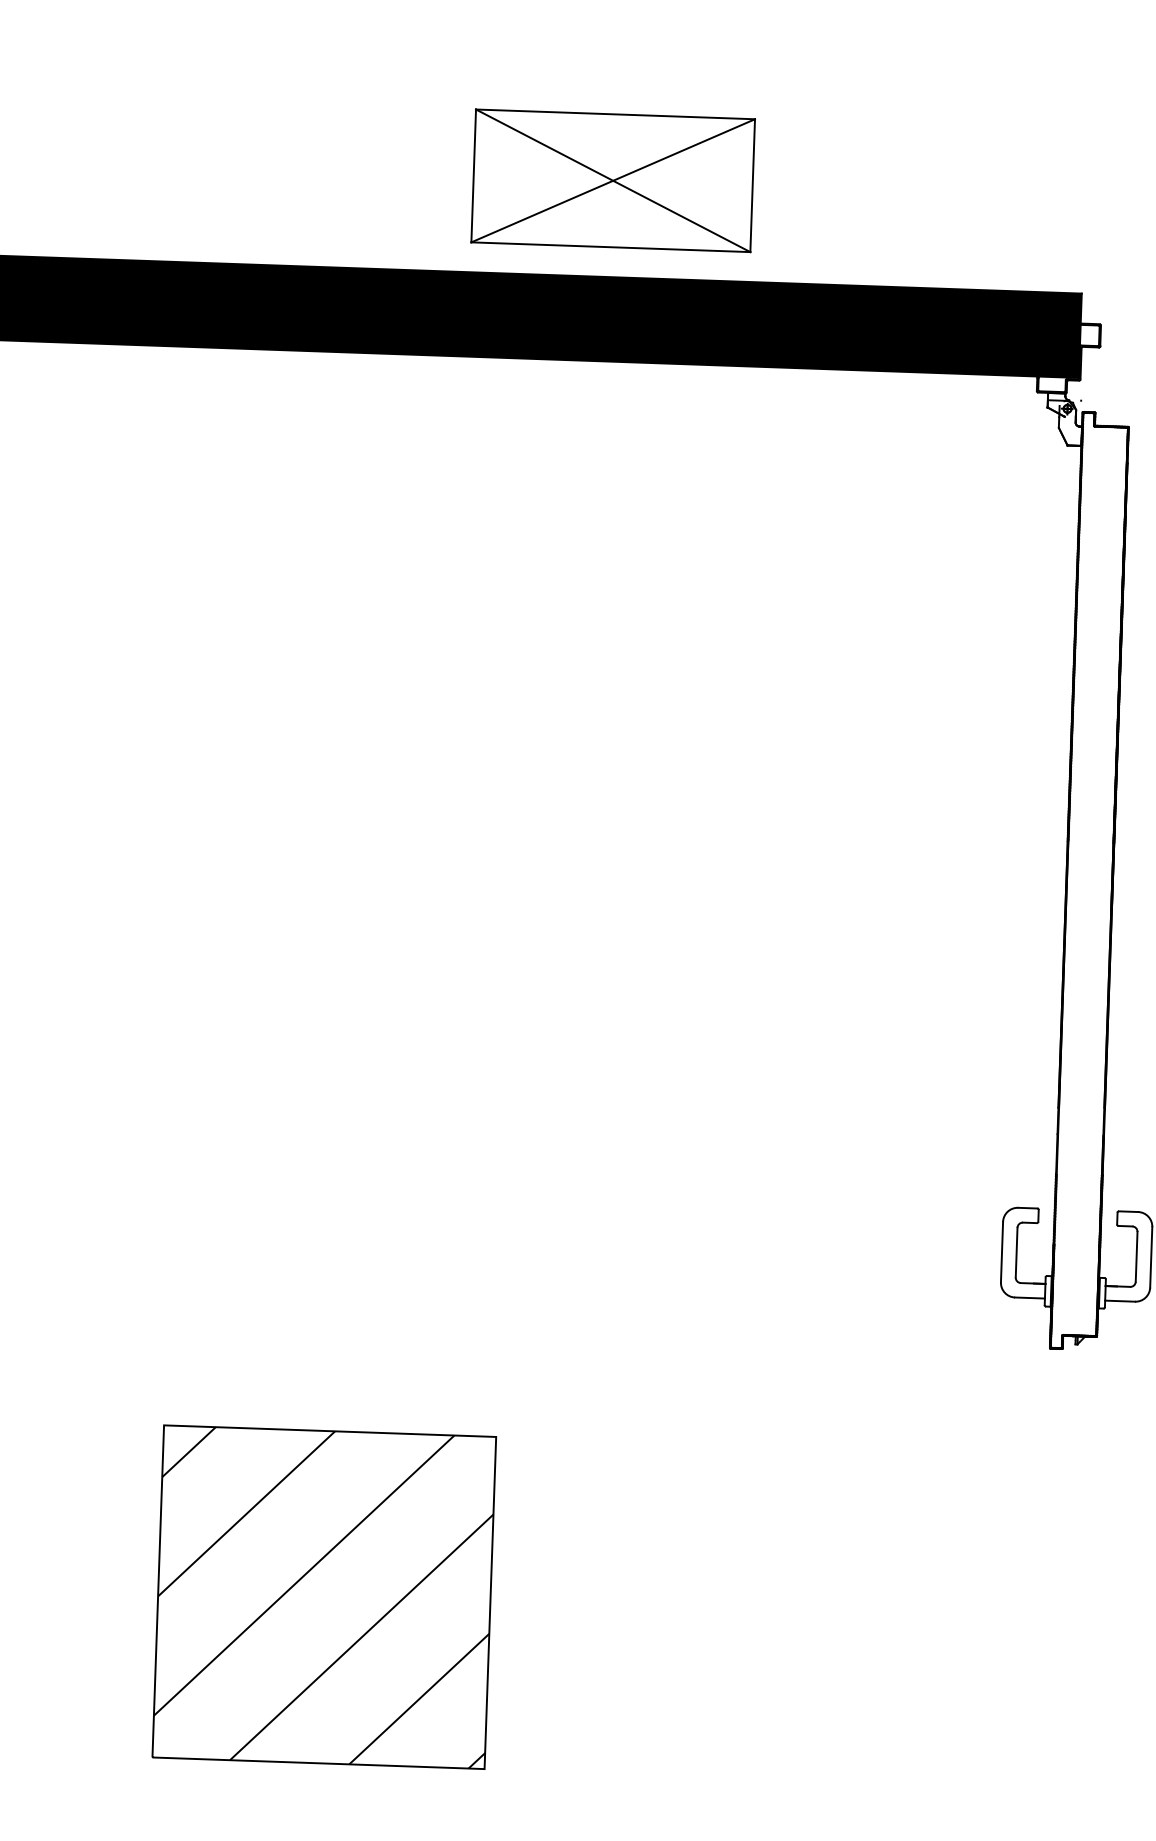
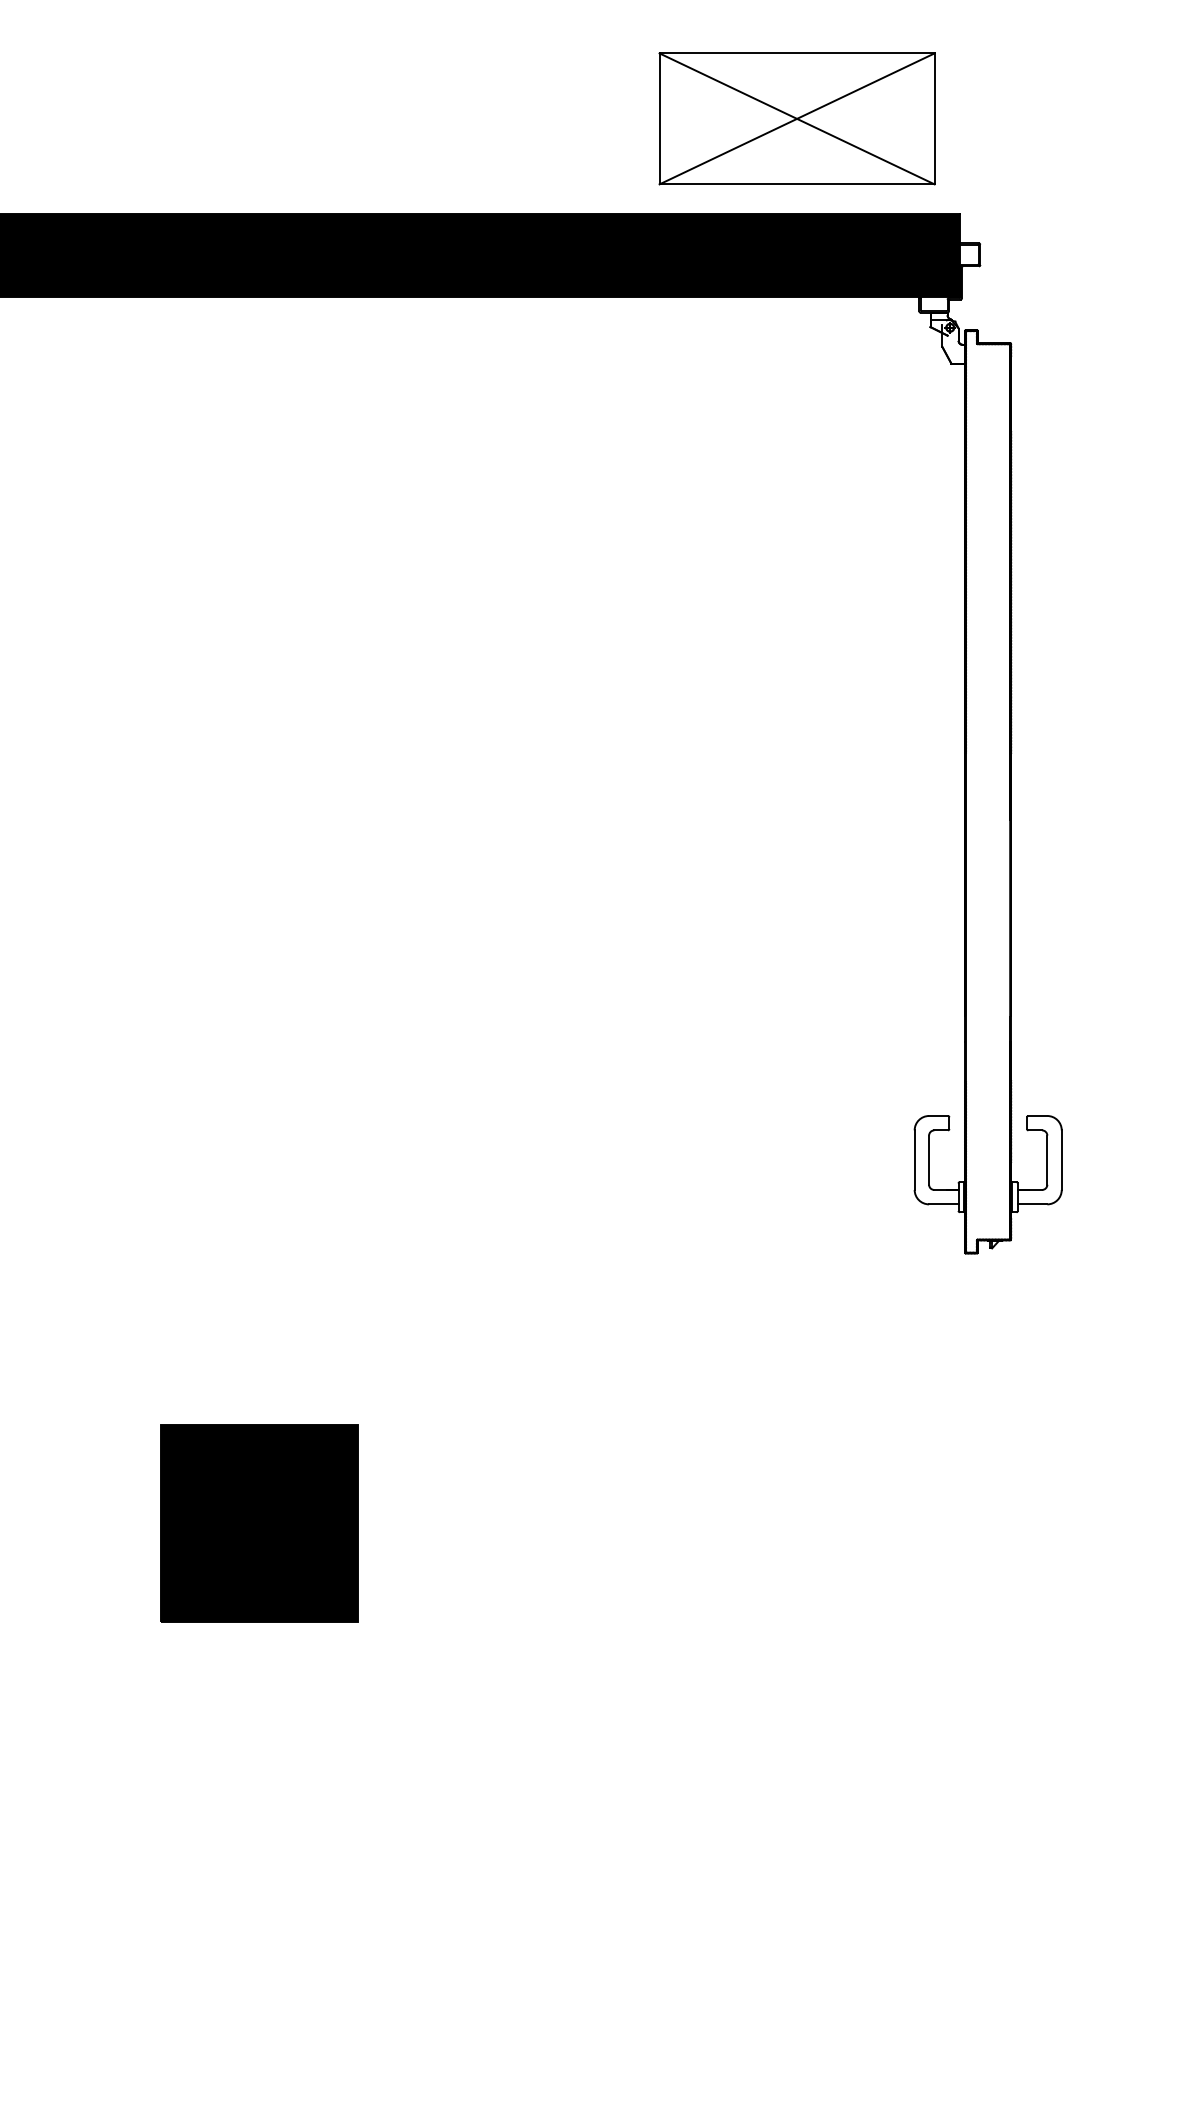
part: (612, 180) -> (796, 118), moved
part: (324, 1597) -> (259, 1523), size x0.6

